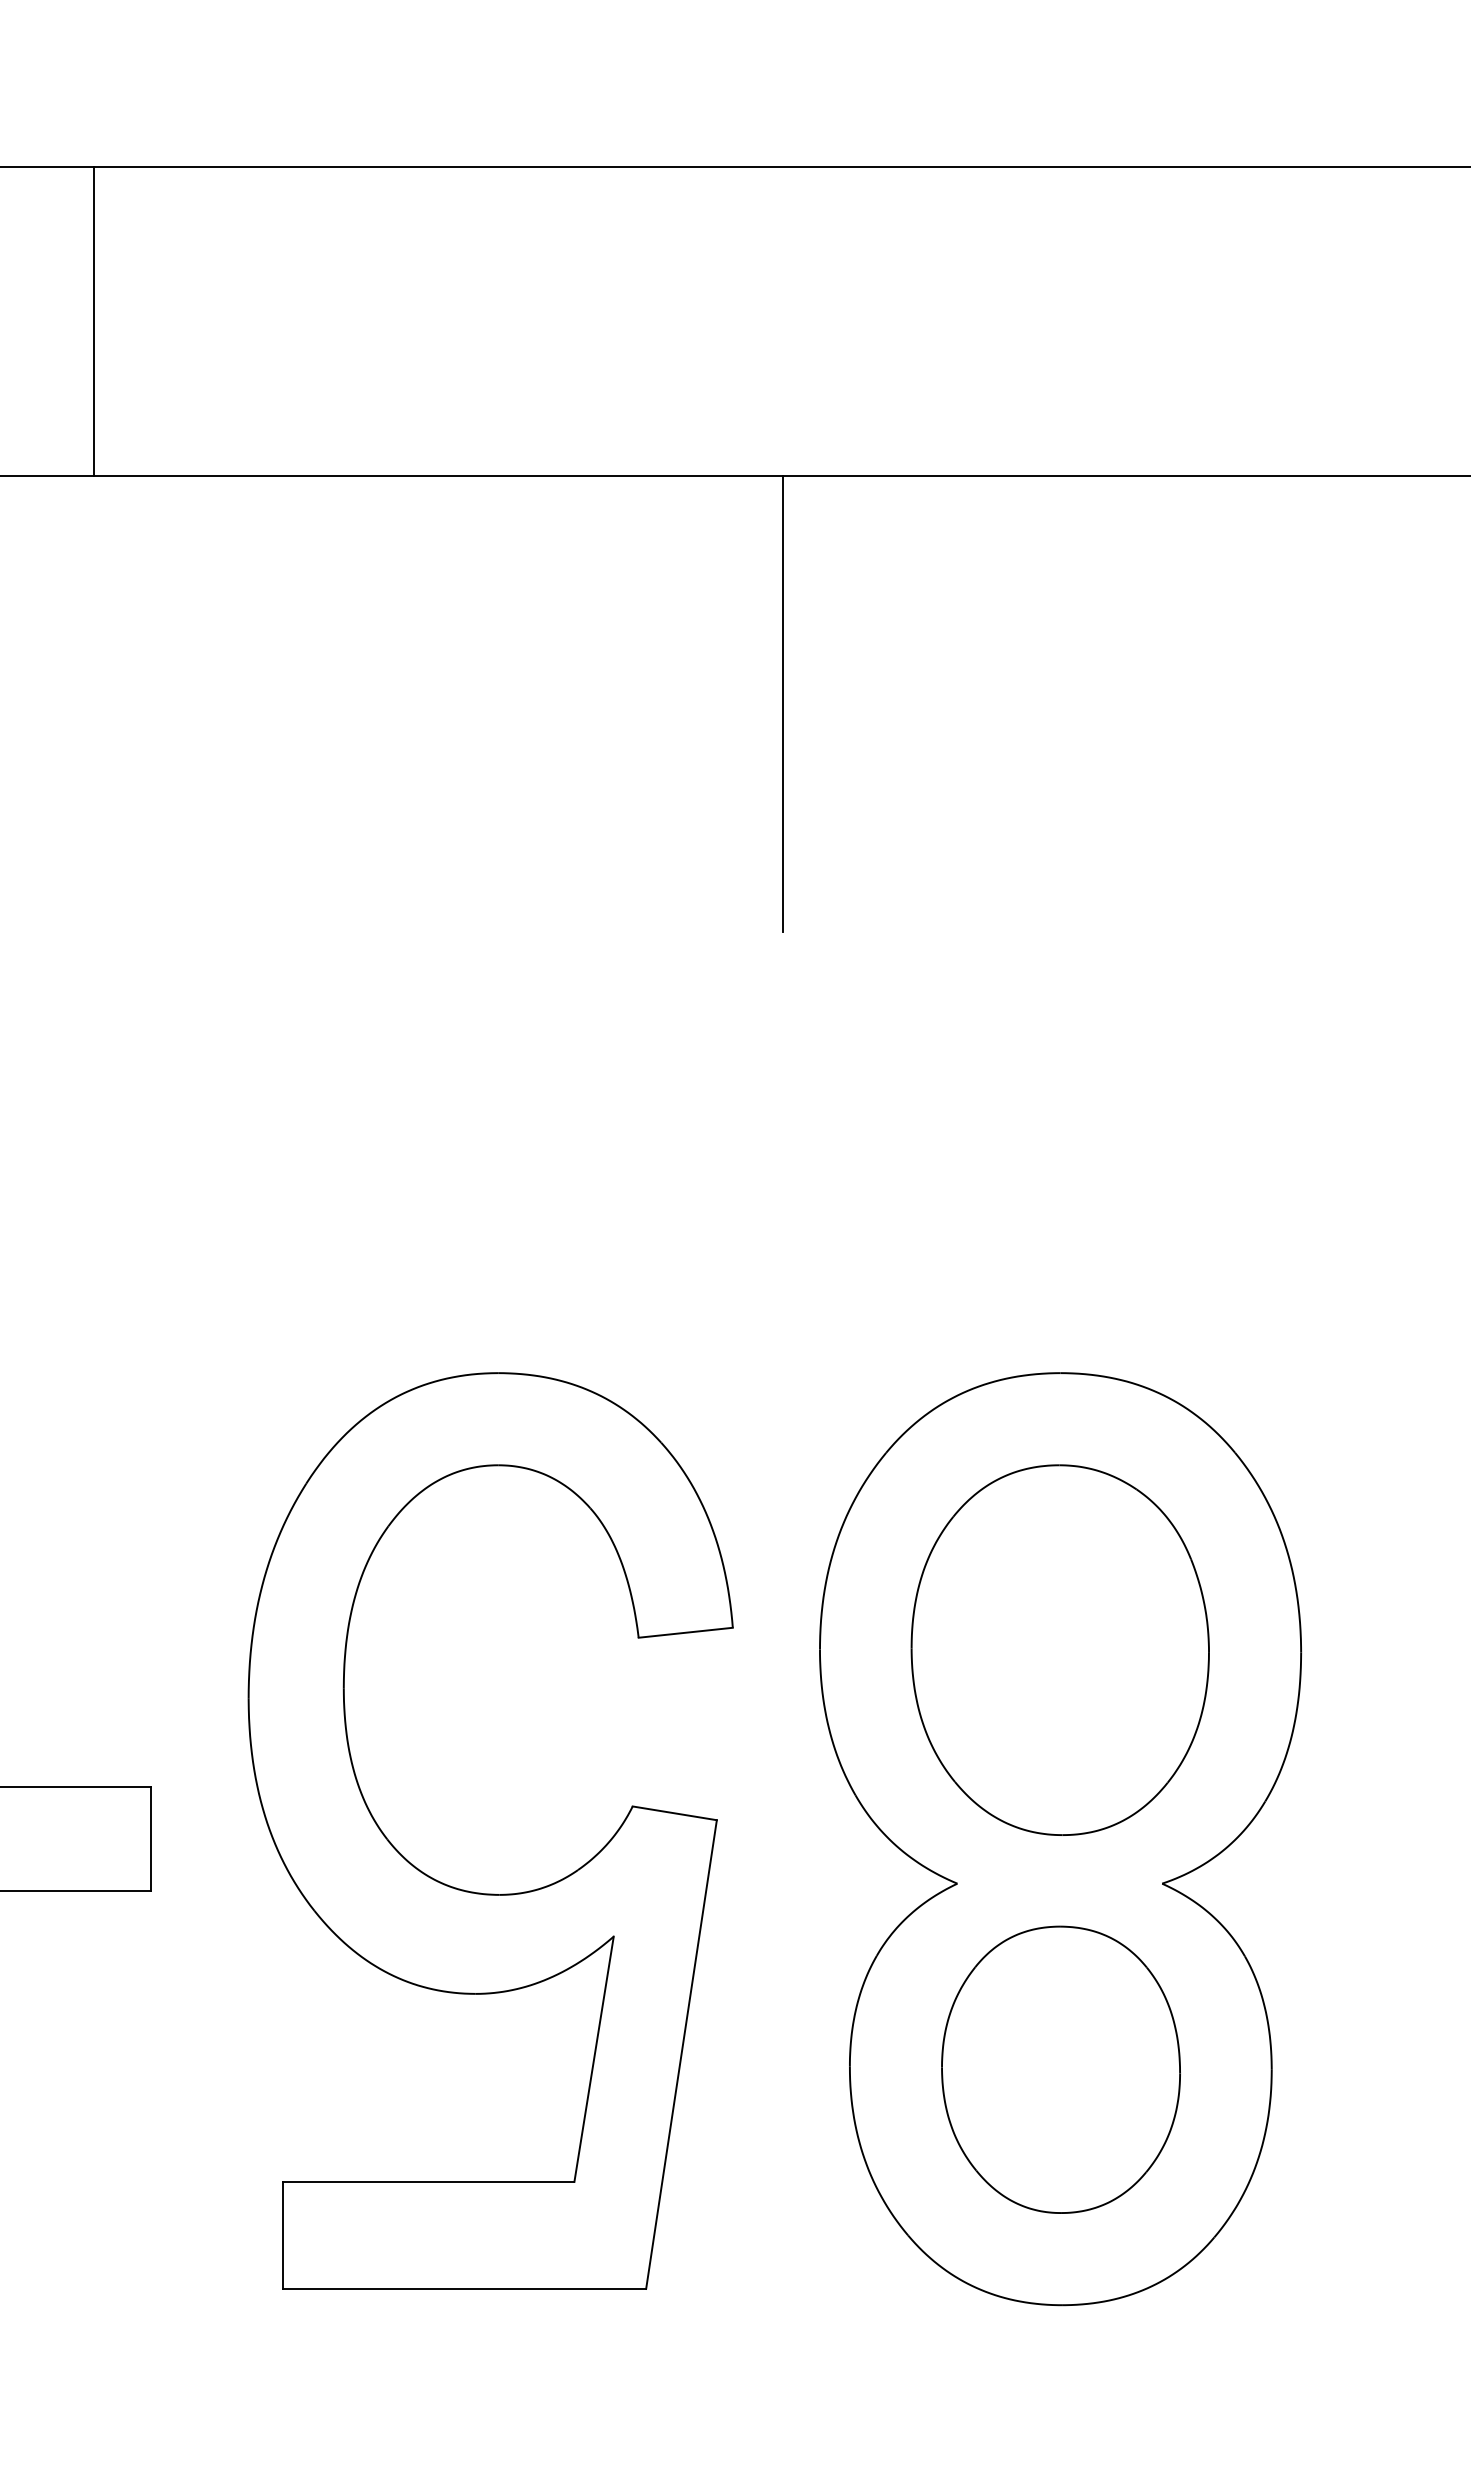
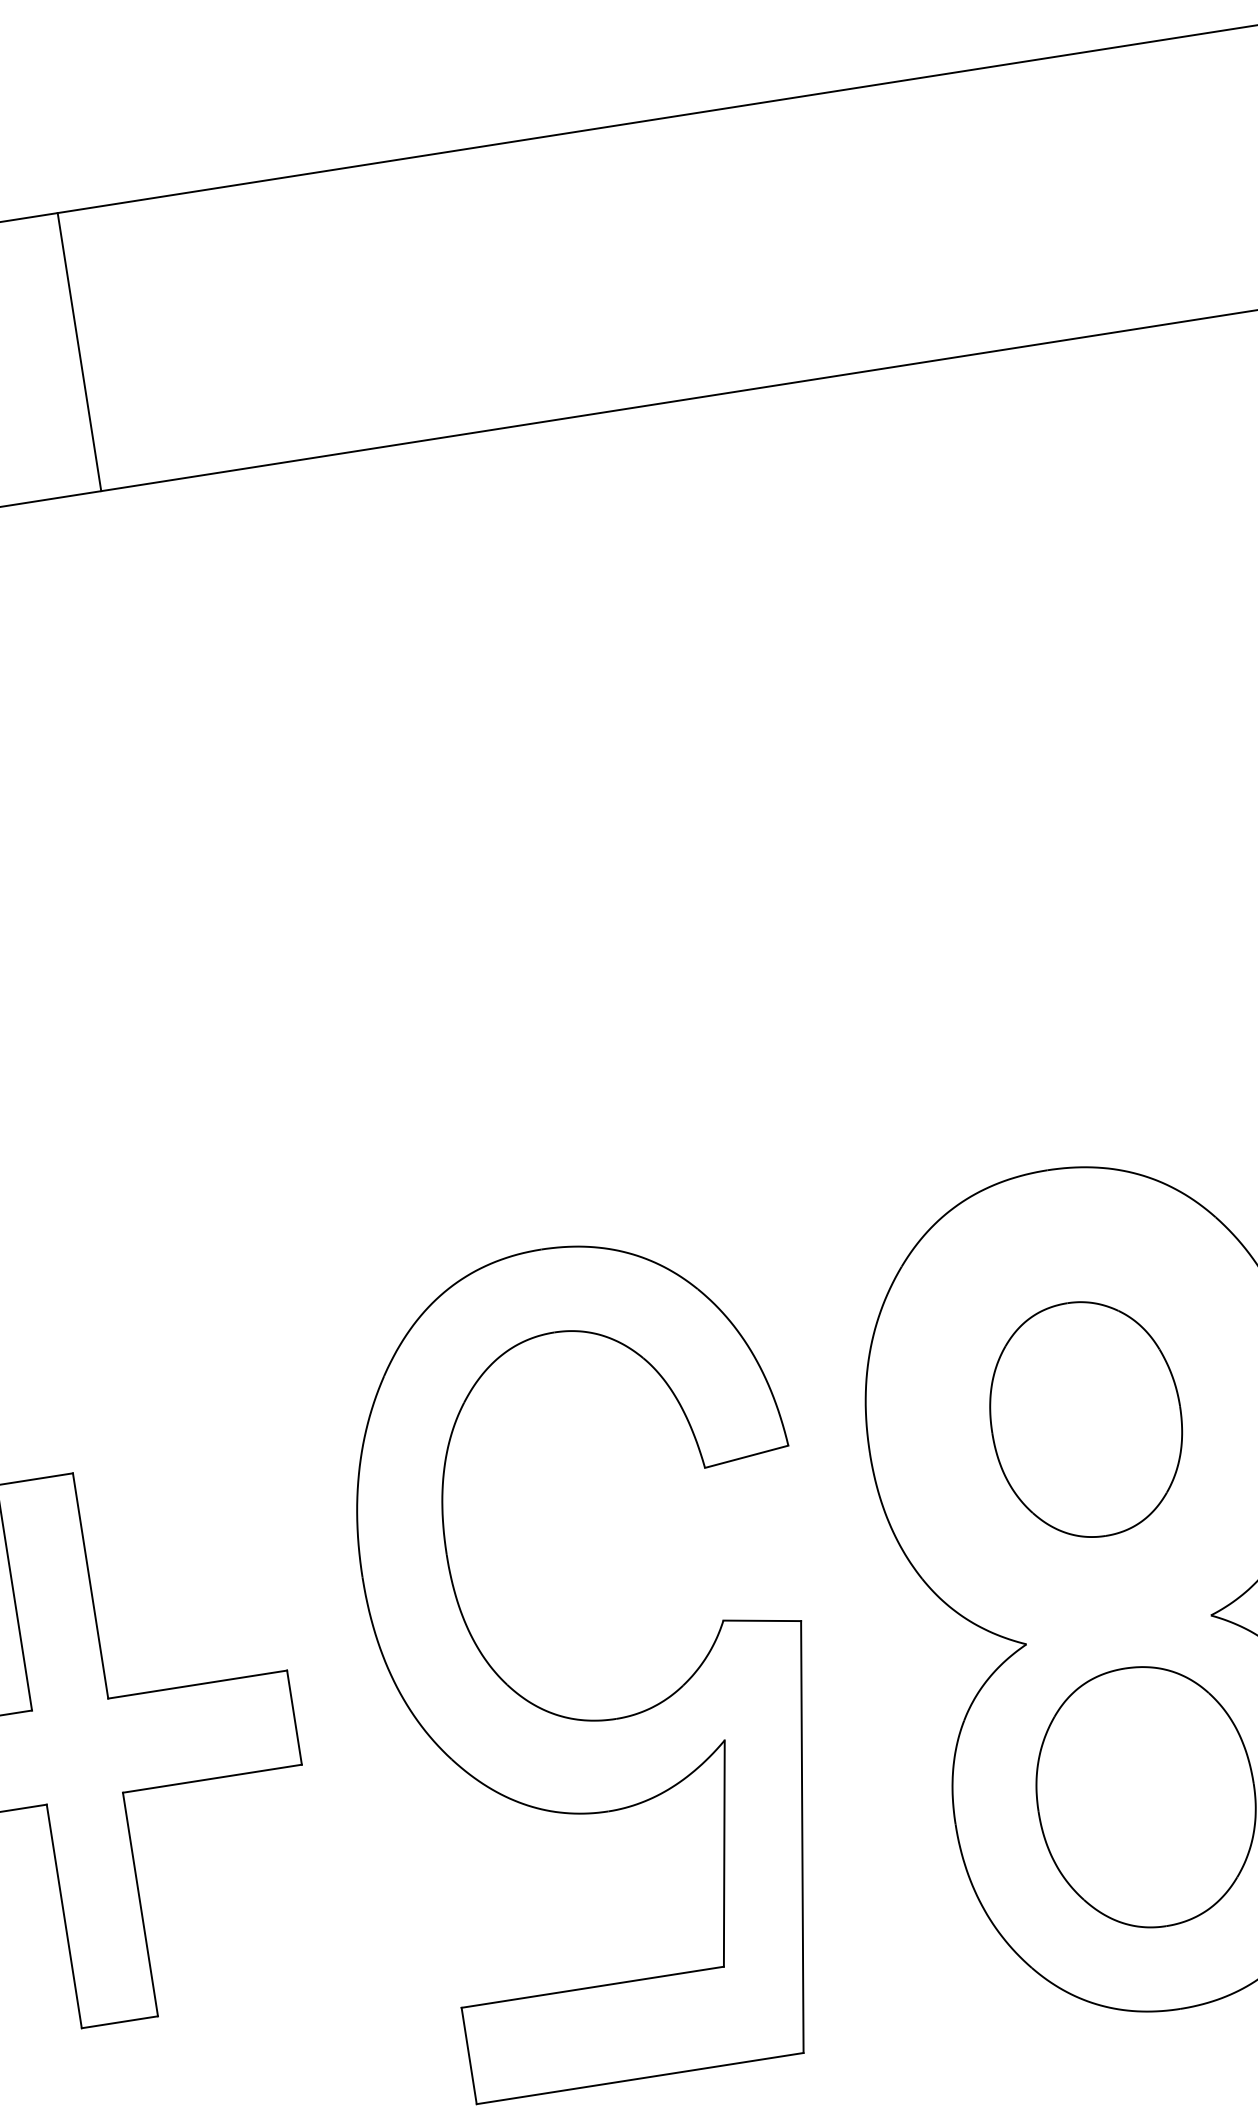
line: (93, 320) -> (79, 351), moved
line: (782, 703) -> (702, 606), removed
part: (1059, 1649) -> (1085, 1419), size x0.7

